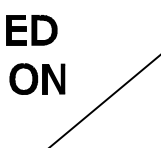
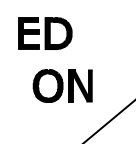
part: (37, 78) -> (62, 85), moved

